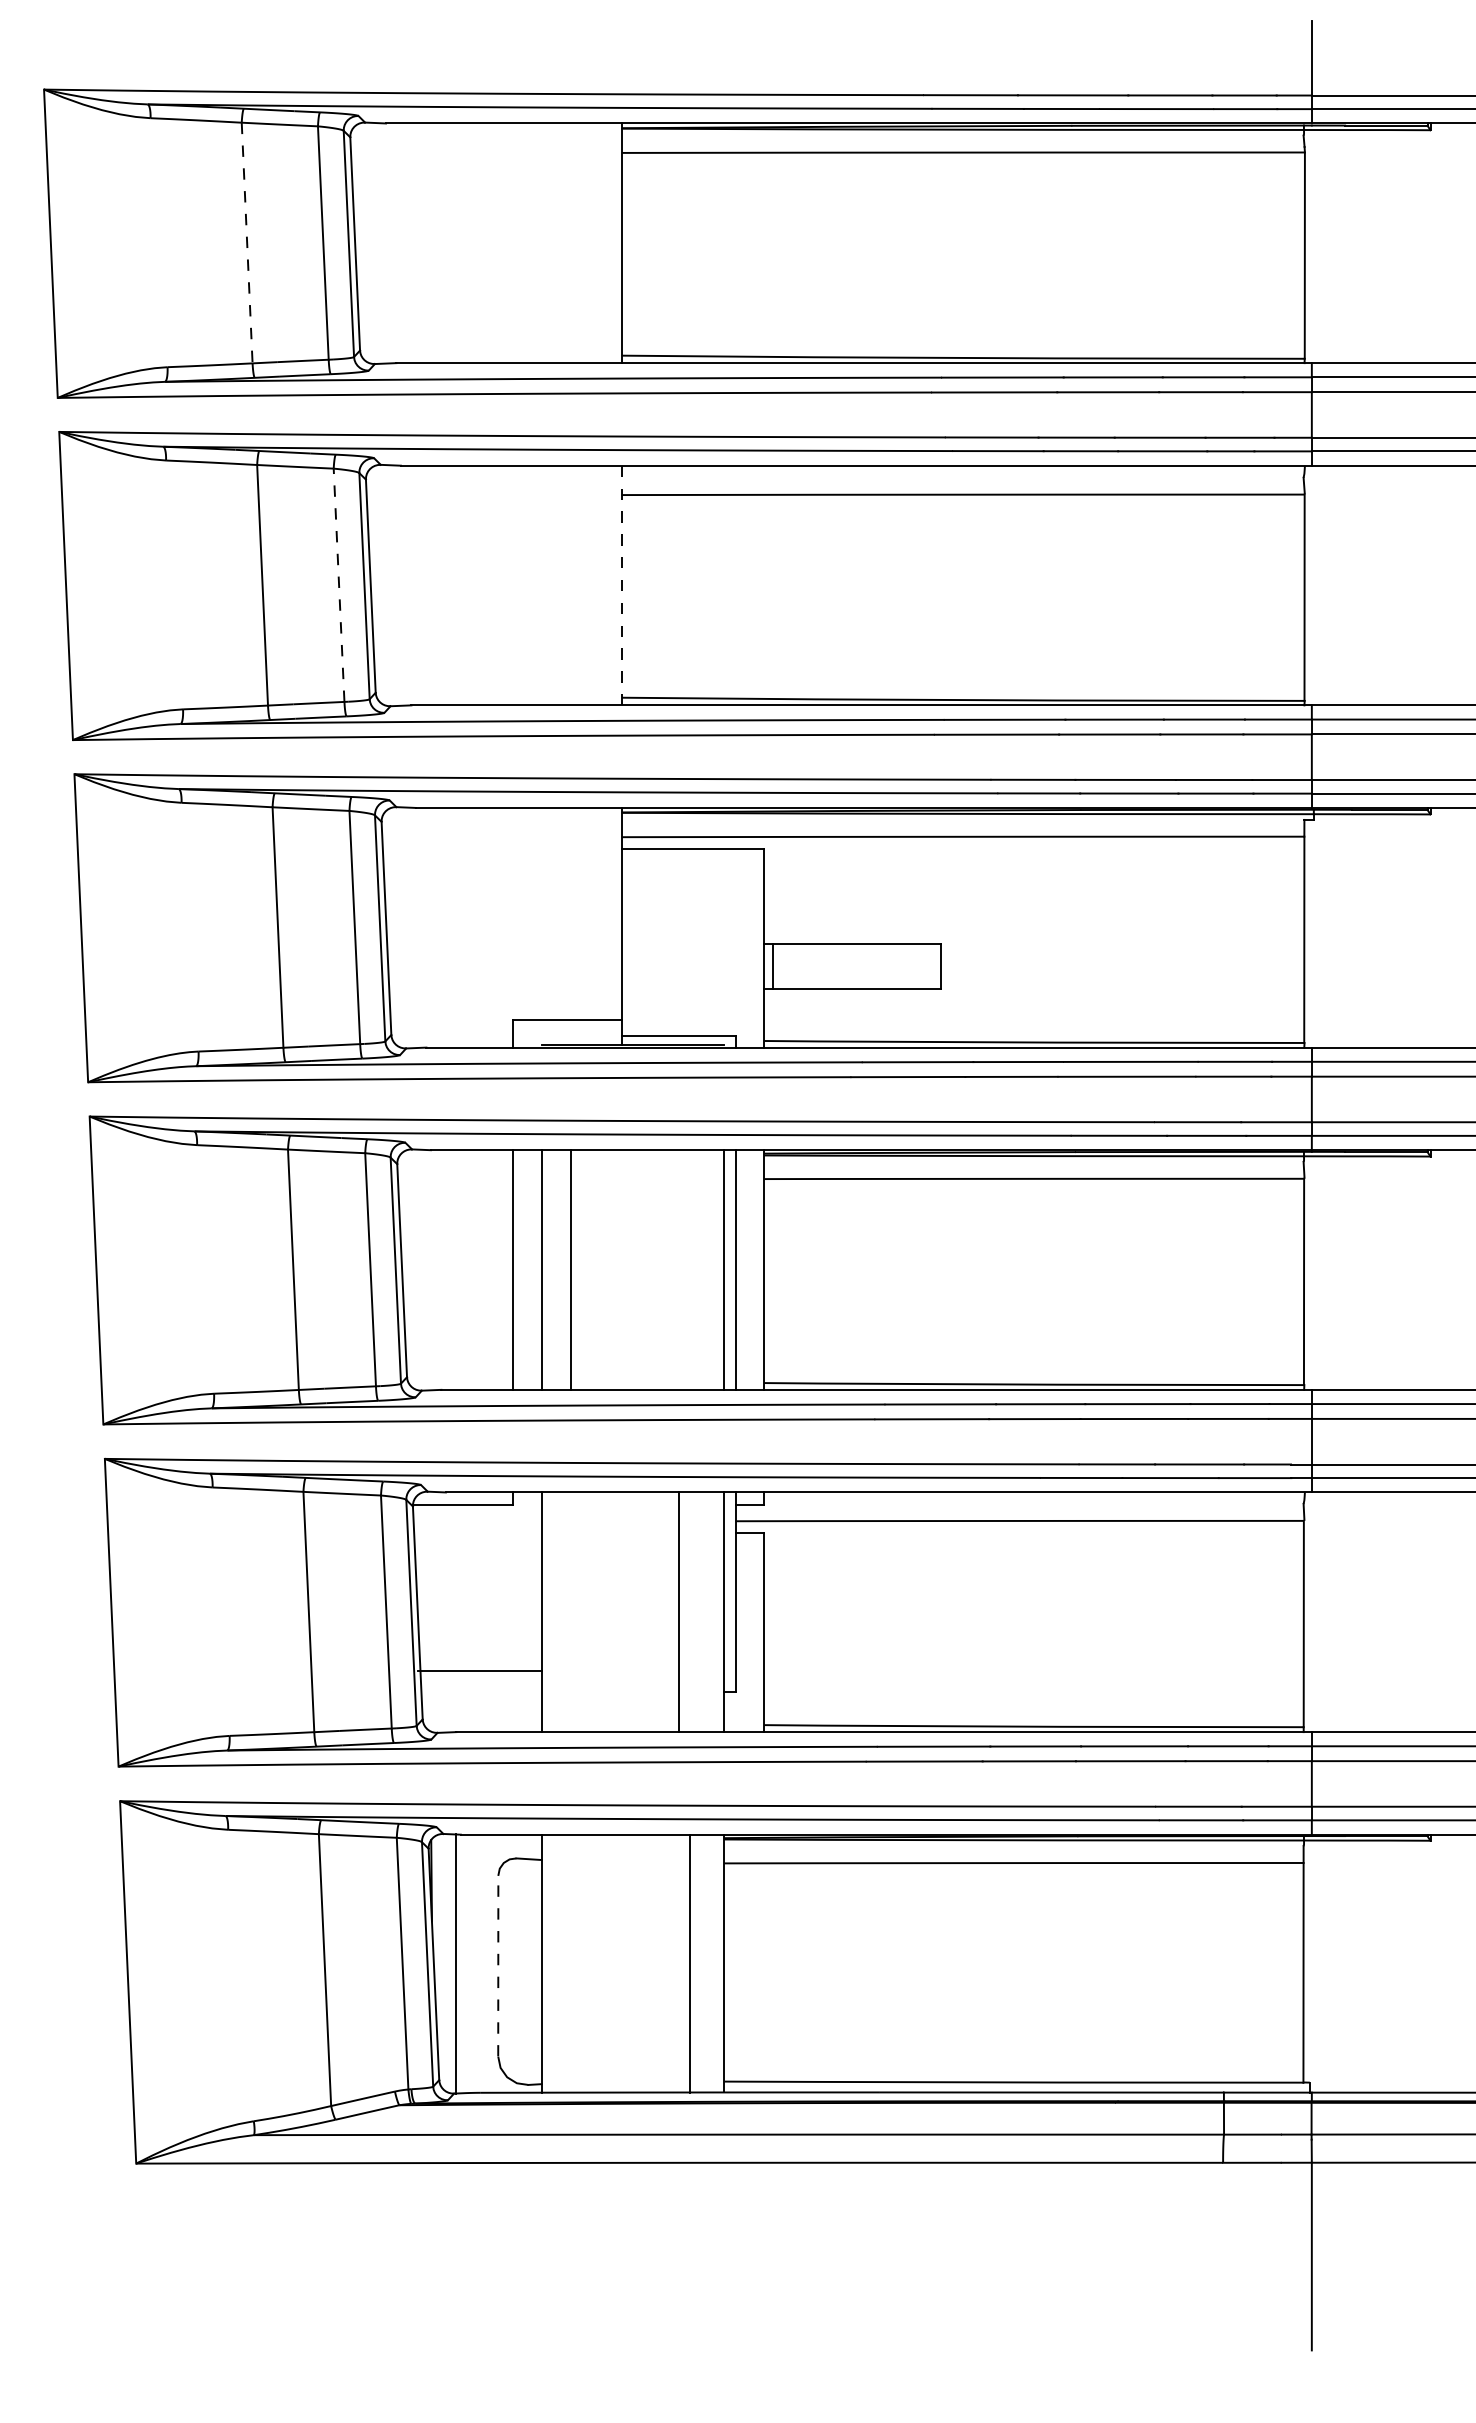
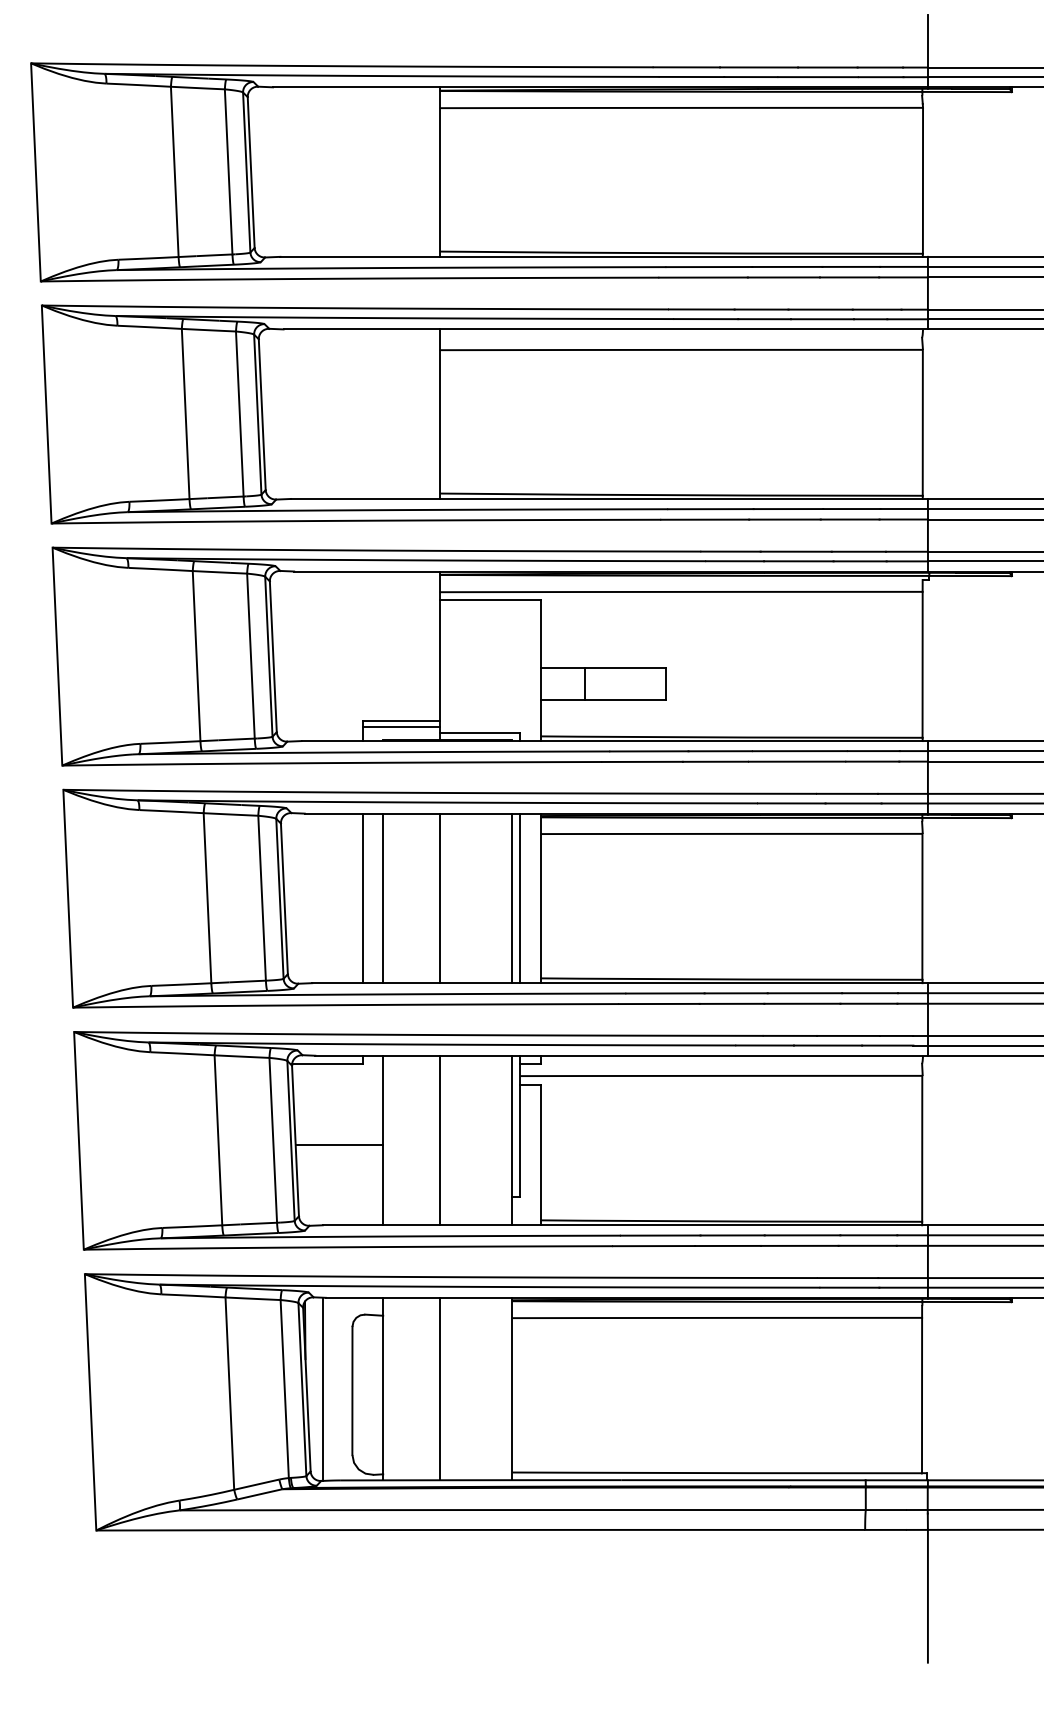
line: (247, 243) -> (175, 172), dashed -> solid
line: (339, 585) -> (240, 414), dashed -> solid
line: (621, 585) -> (439, 414), dashed -> solid
line: (772, 966) -> (584, 683), moved
line: (567, 1027) -> (401, 726), added
line: (570, 1269) -> (439, 898), moved
line: (678, 1612) -> (439, 1140), moved
line: (479, 1670) -> (339, 1144), moved
line: (689, 1963) -> (439, 1388), moved
line: (498, 1965) -> (352, 1390), dashed -> solid

